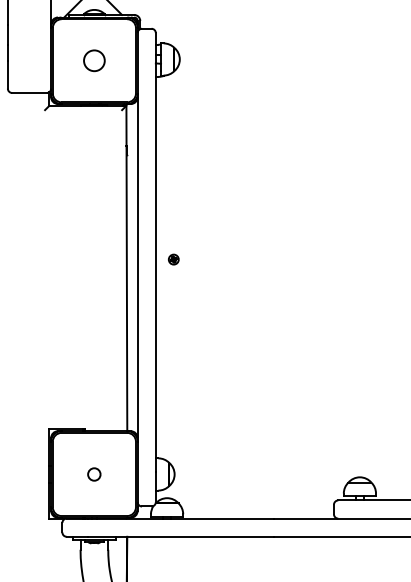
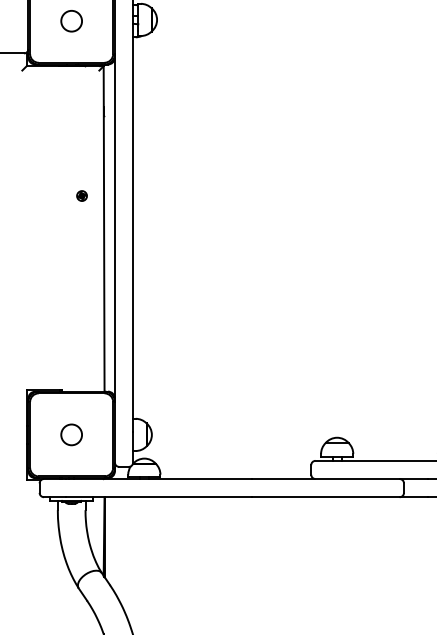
part: (173, 259) -> (81, 195), moved
circle: (94, 474) -> (71, 434), size x1.67

